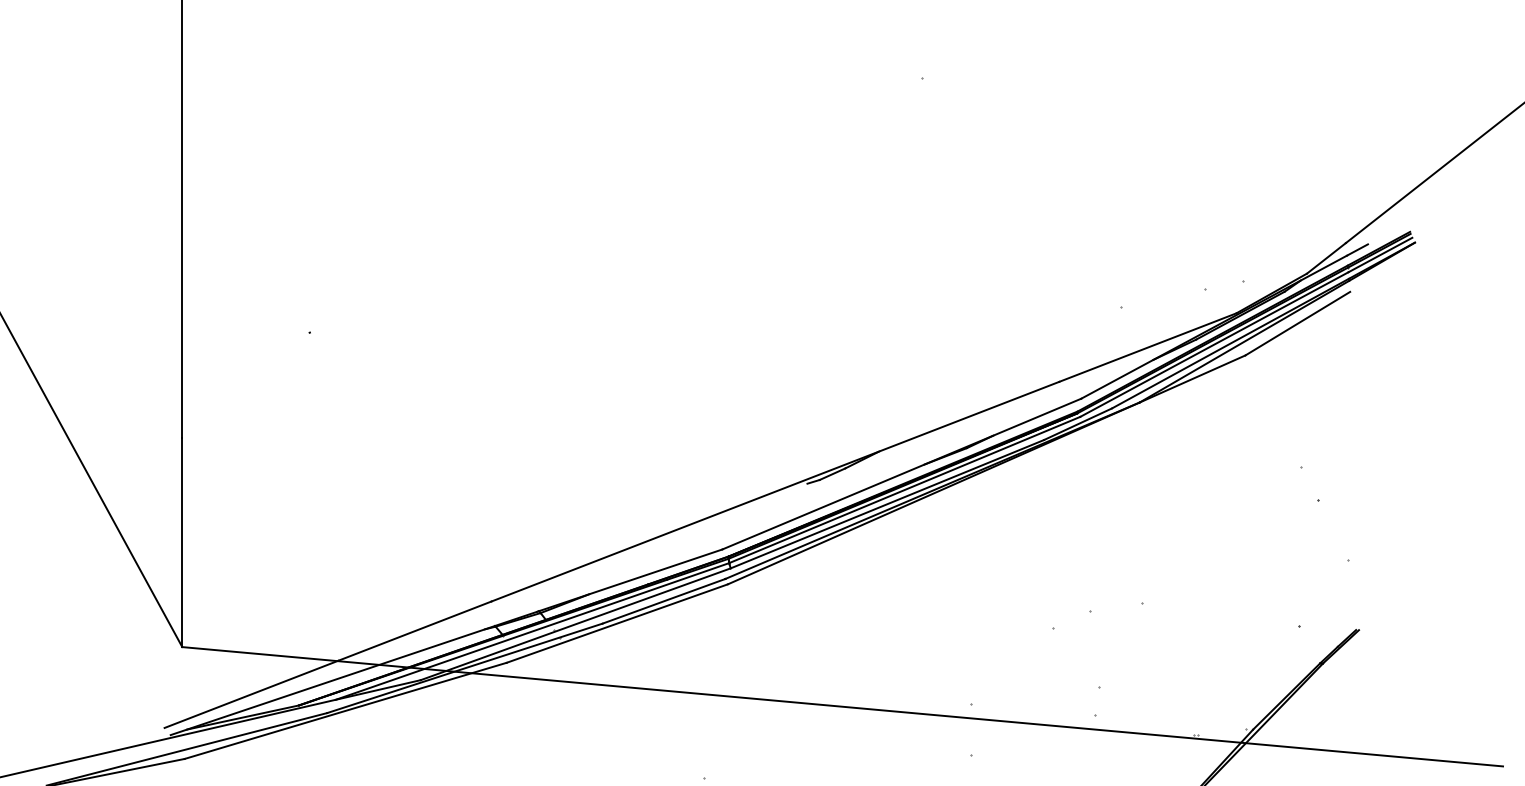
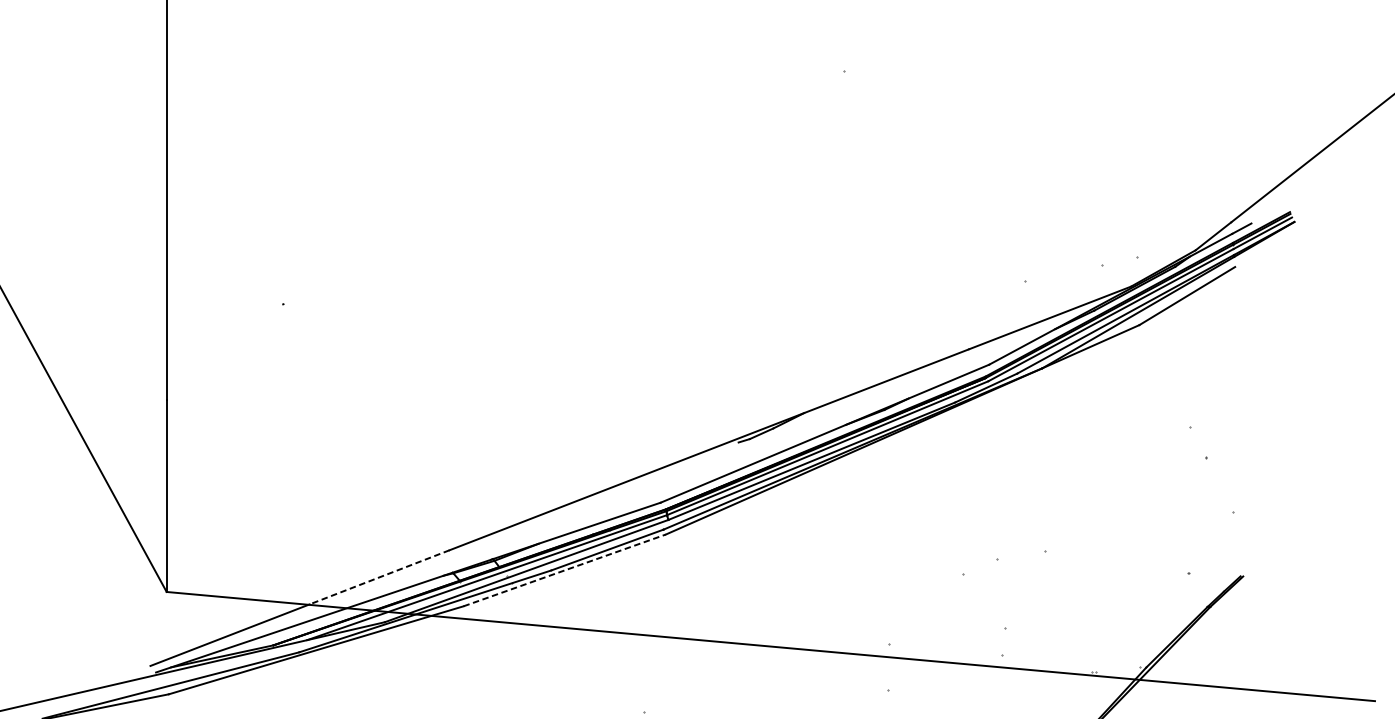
line: (617, 623) -> (564, 570), solid -> dashed
line: (414, 631) -> (379, 577), solid -> dashed

